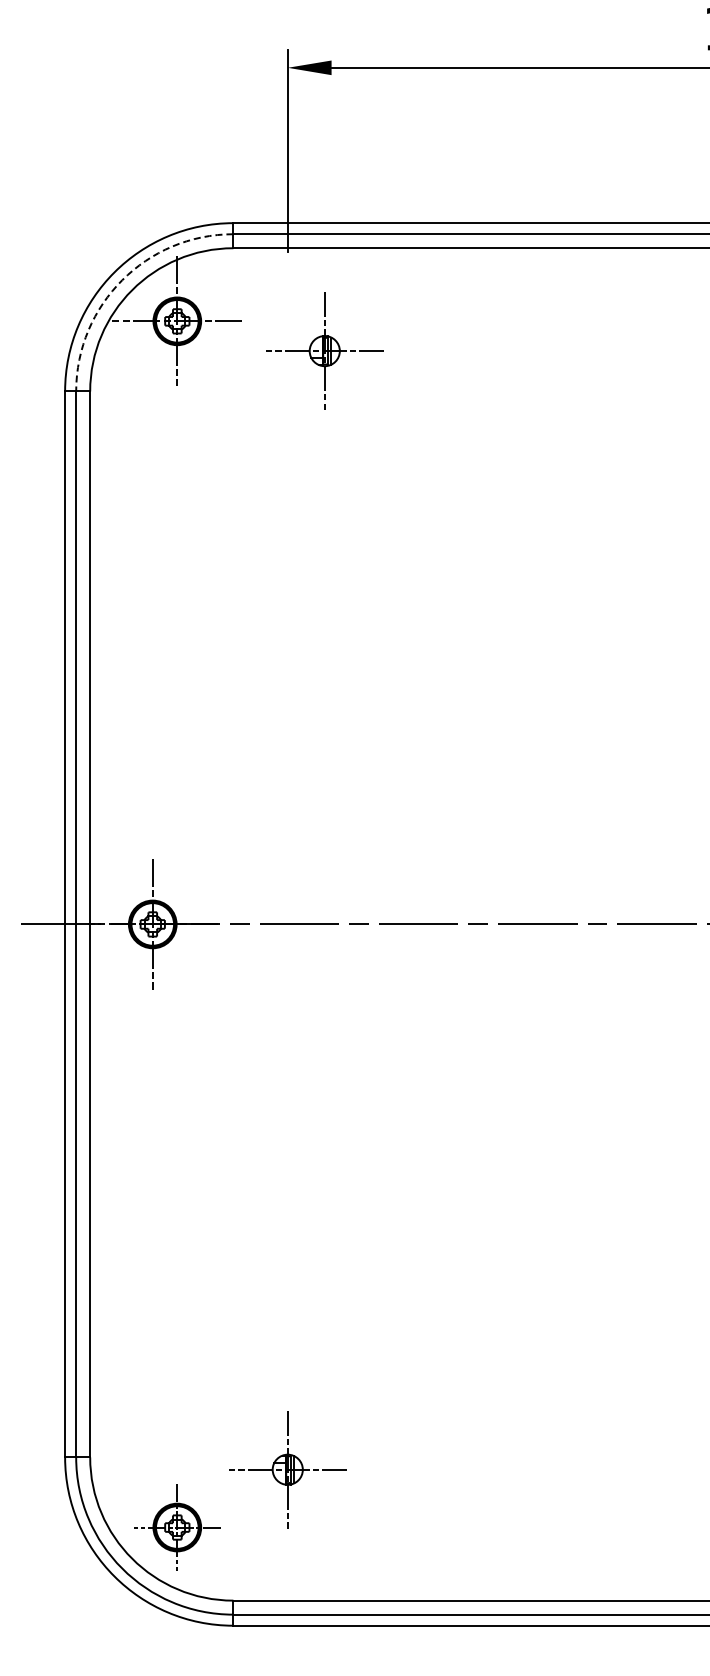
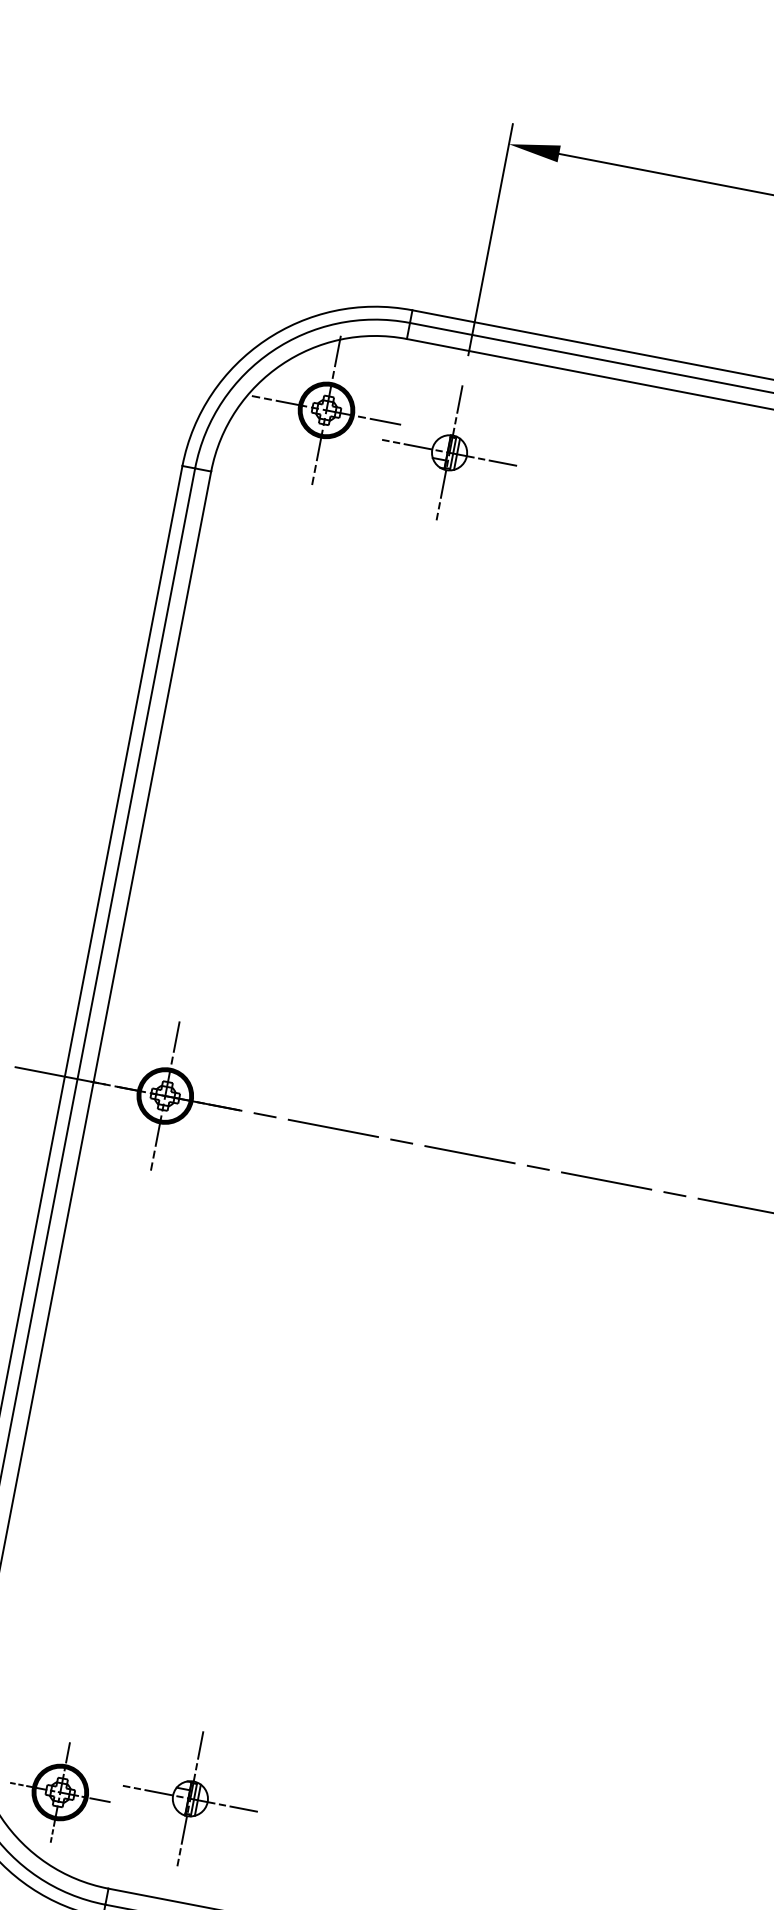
arc: (122, 280) -> (272, 351), dashed -> solid
part: (324, 350) -> (449, 452), moved
part: (287, 1469) -> (190, 1798), moved

